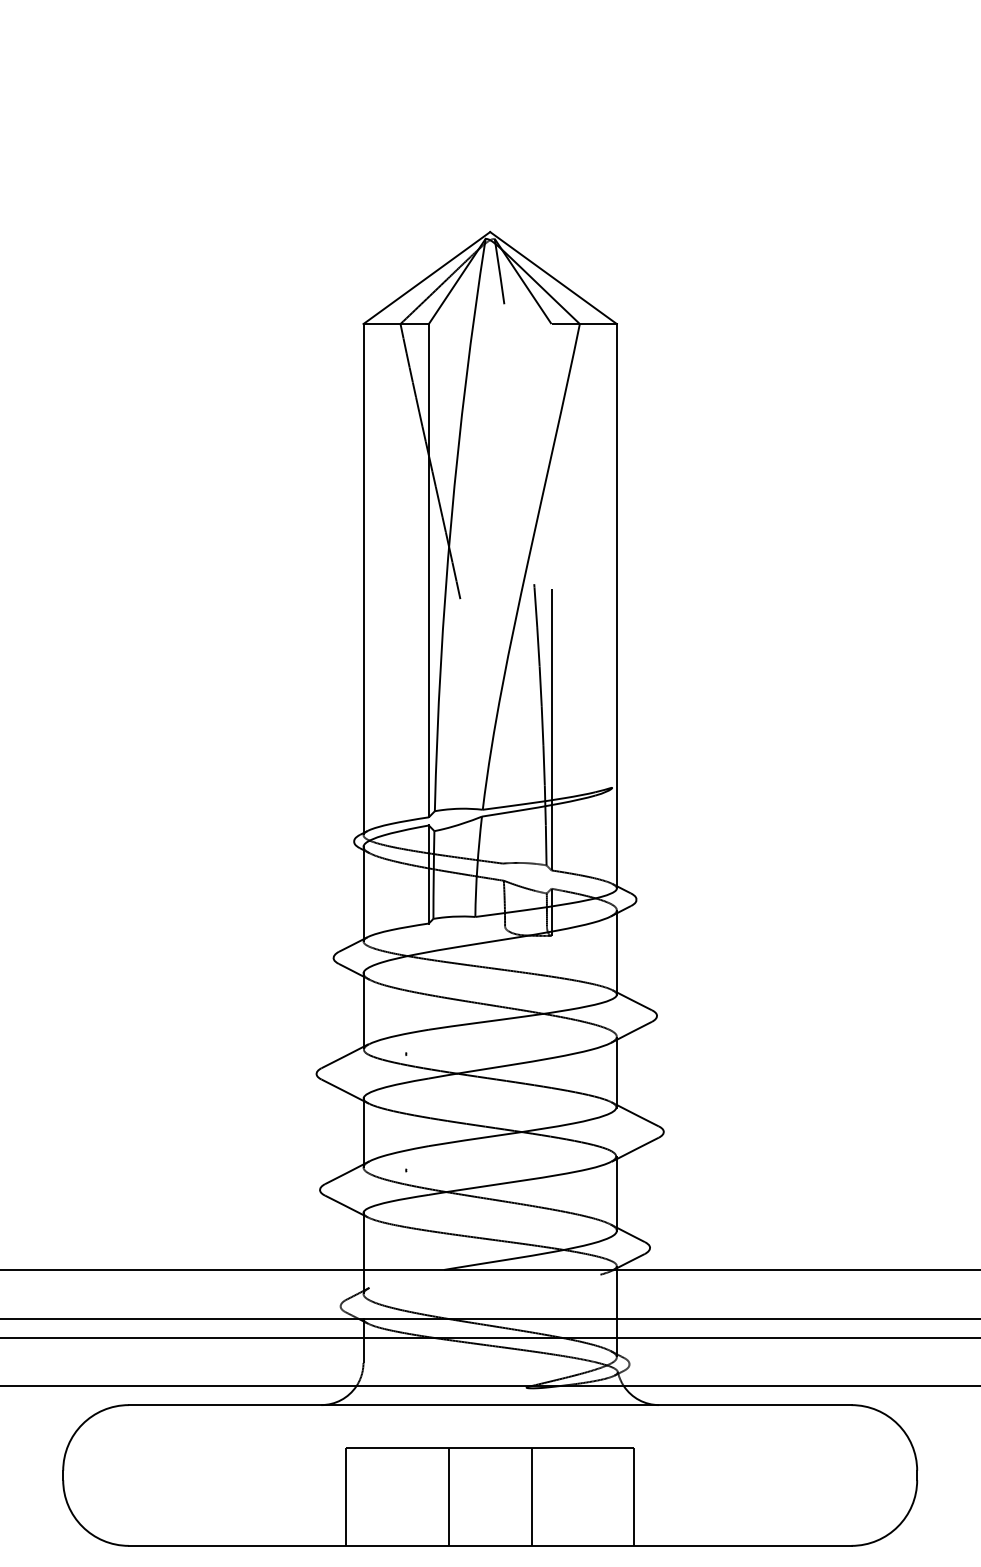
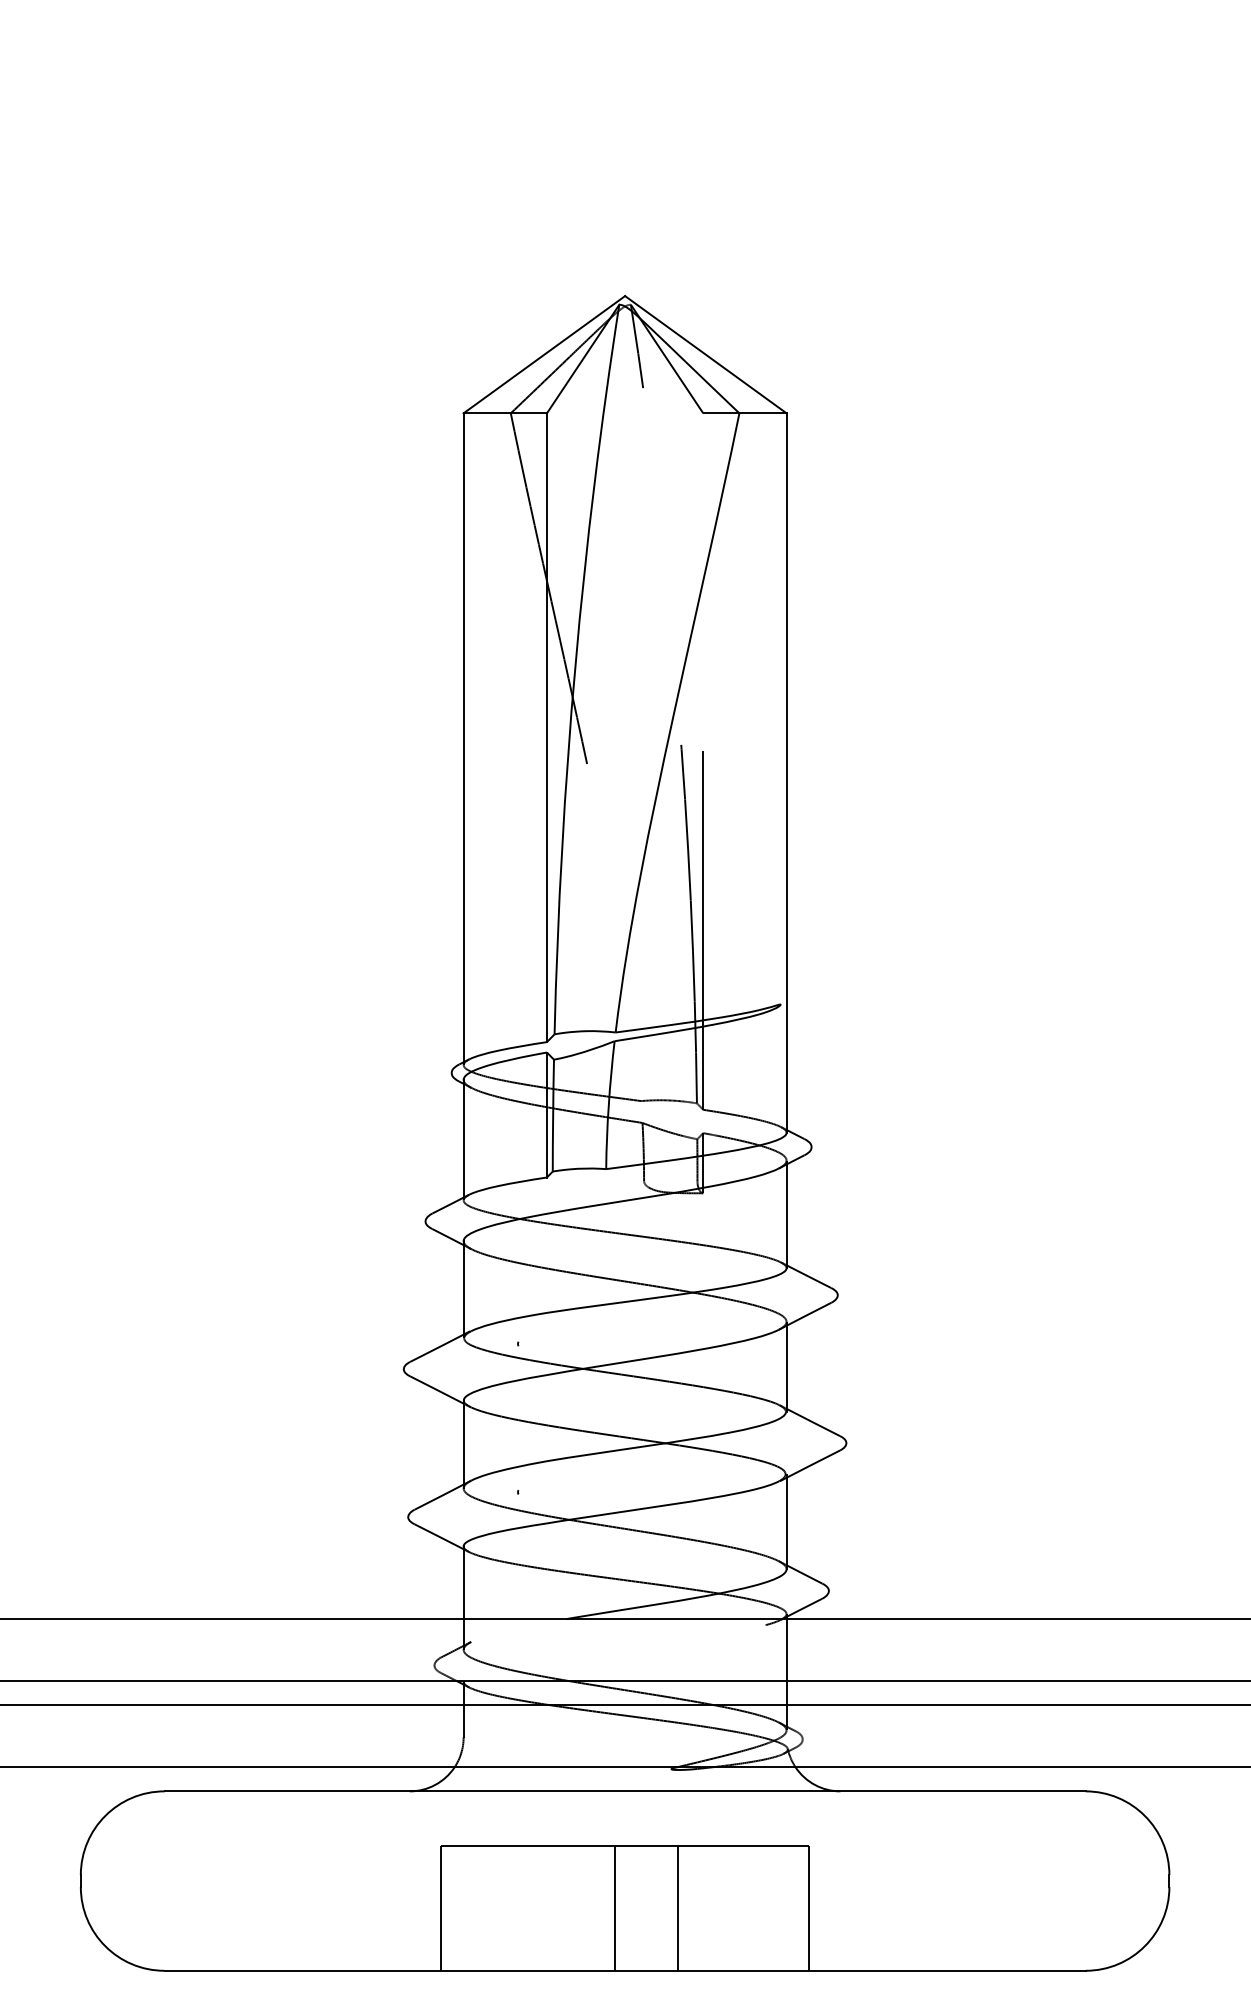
line: (448, 1497) -> (615, 1908), moved

